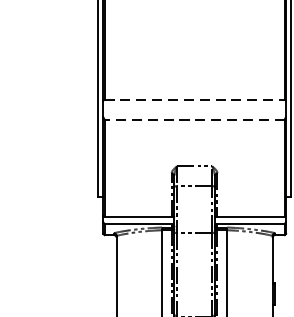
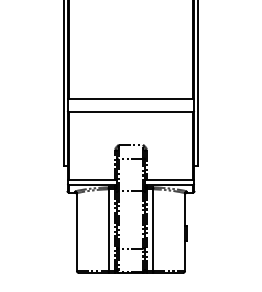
line: (195, 99) -> (131, 98), dashed -> solid
line: (193, 119) -> (130, 112), dashed -> solid

